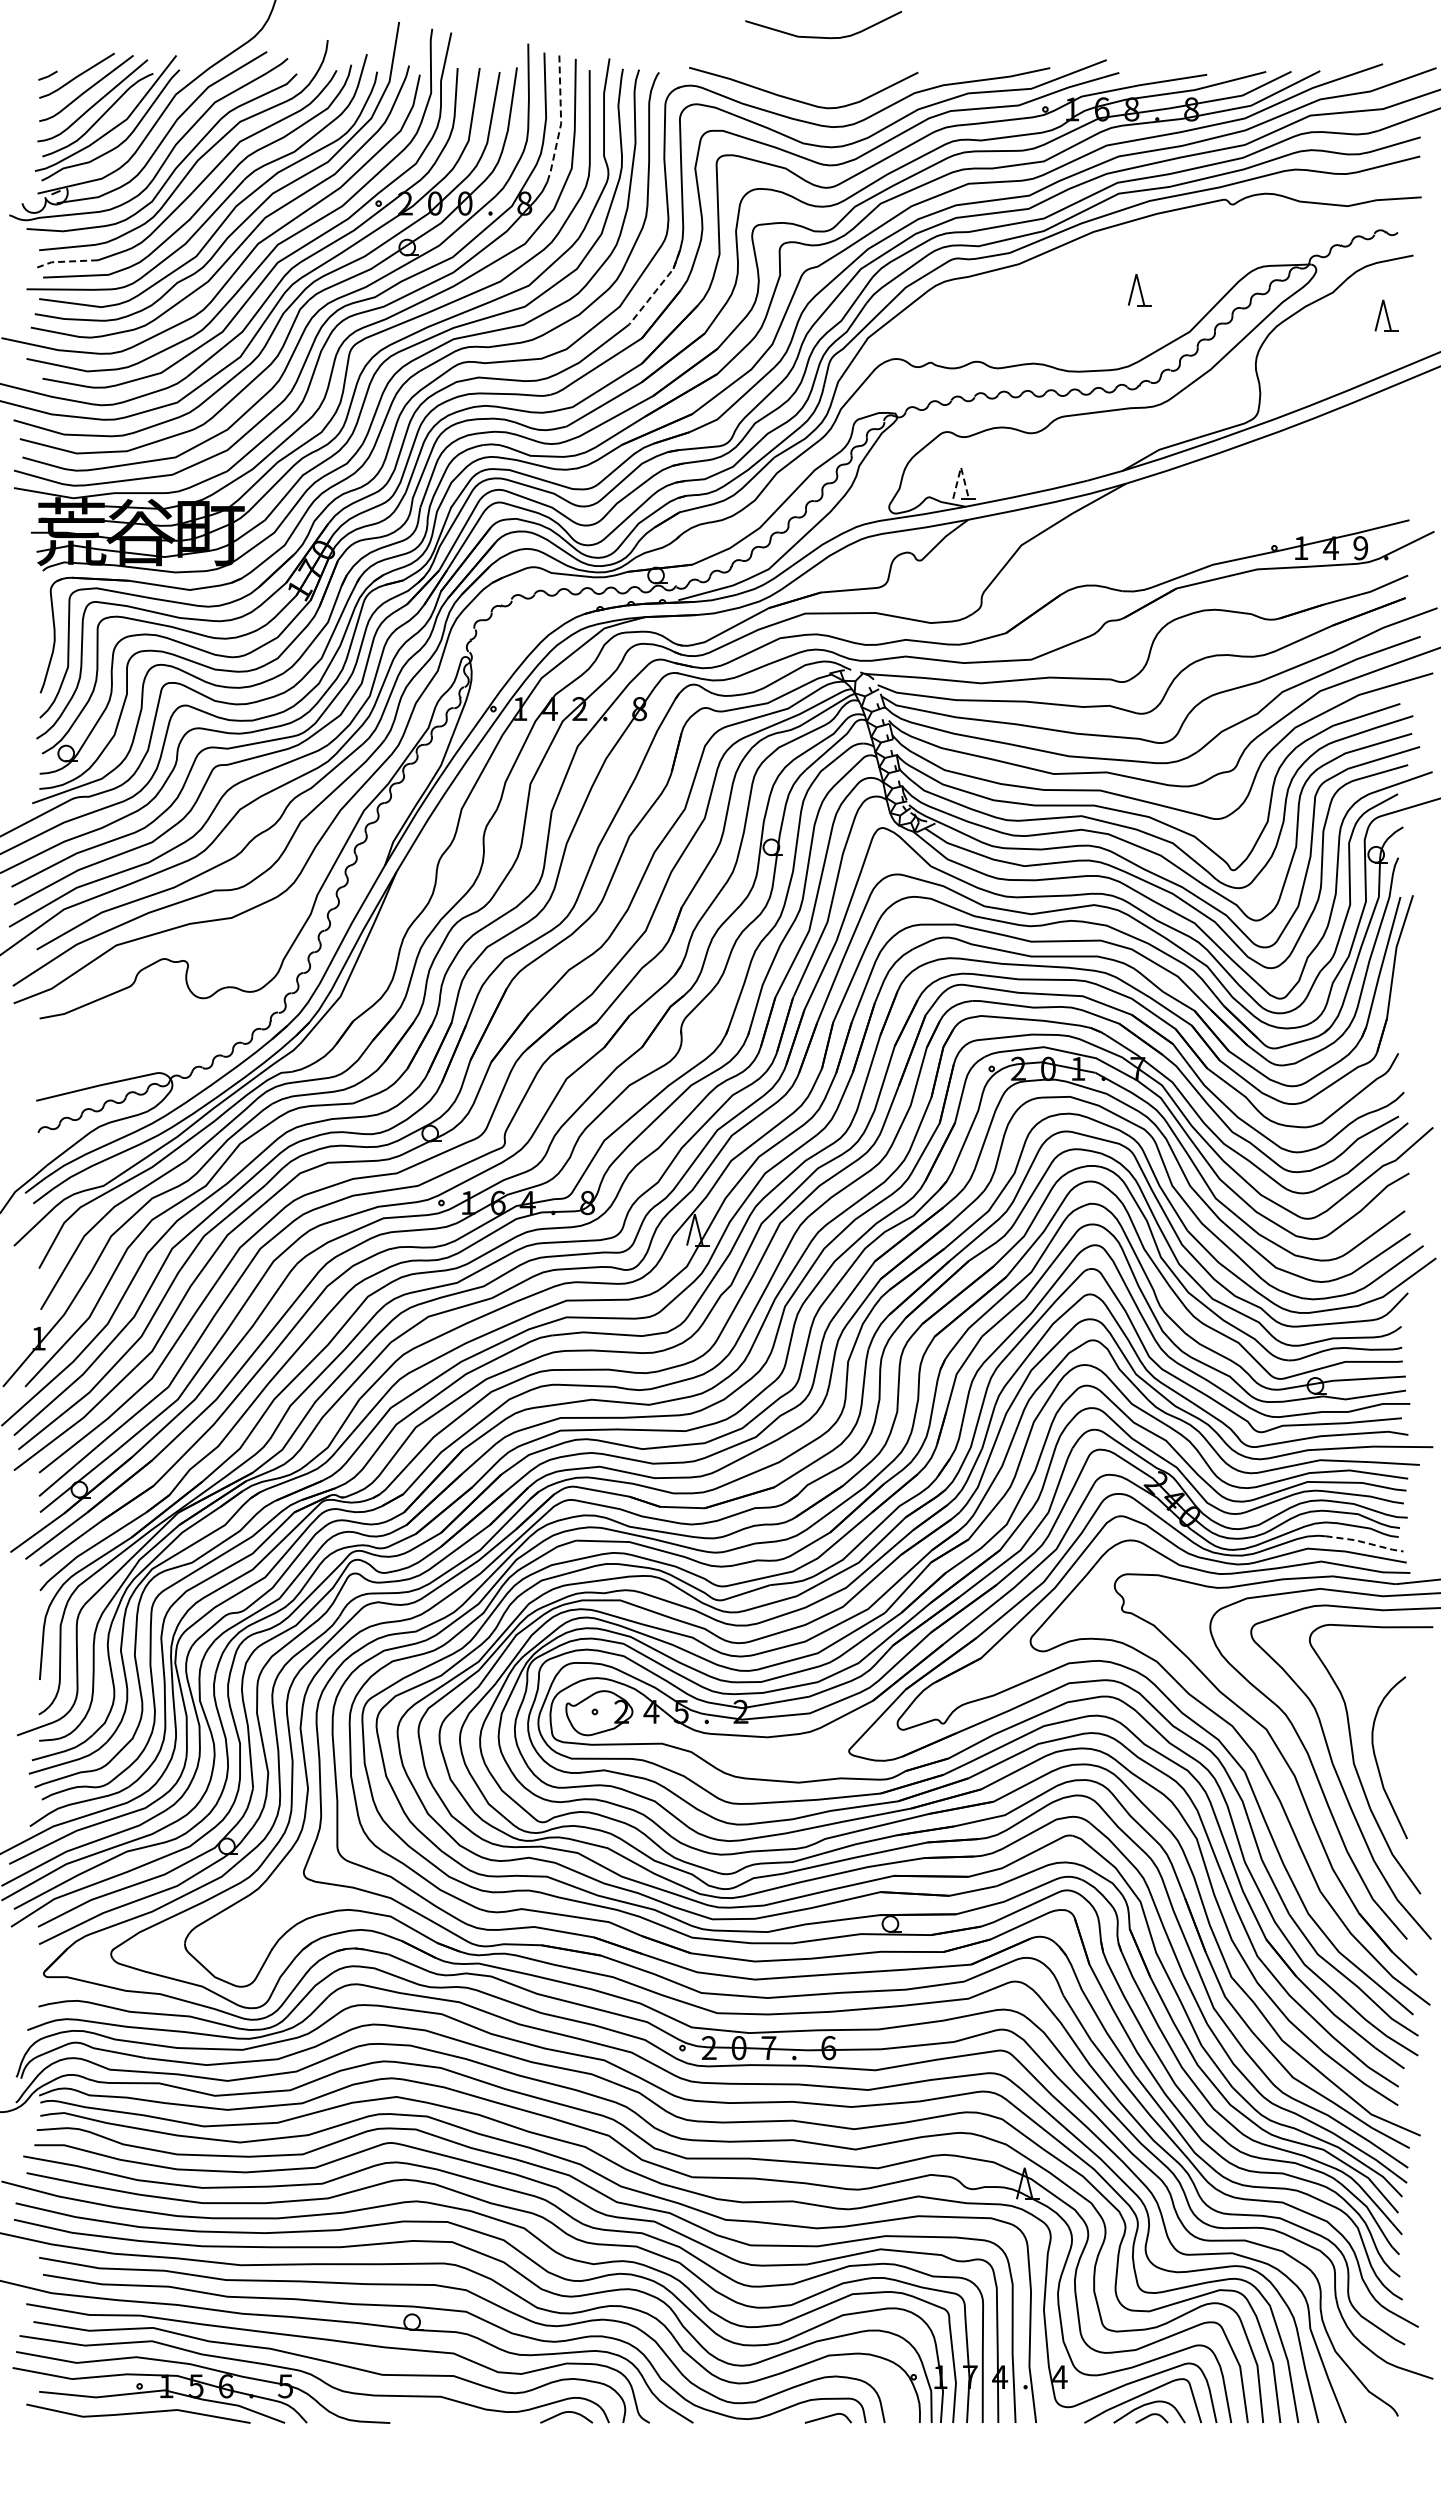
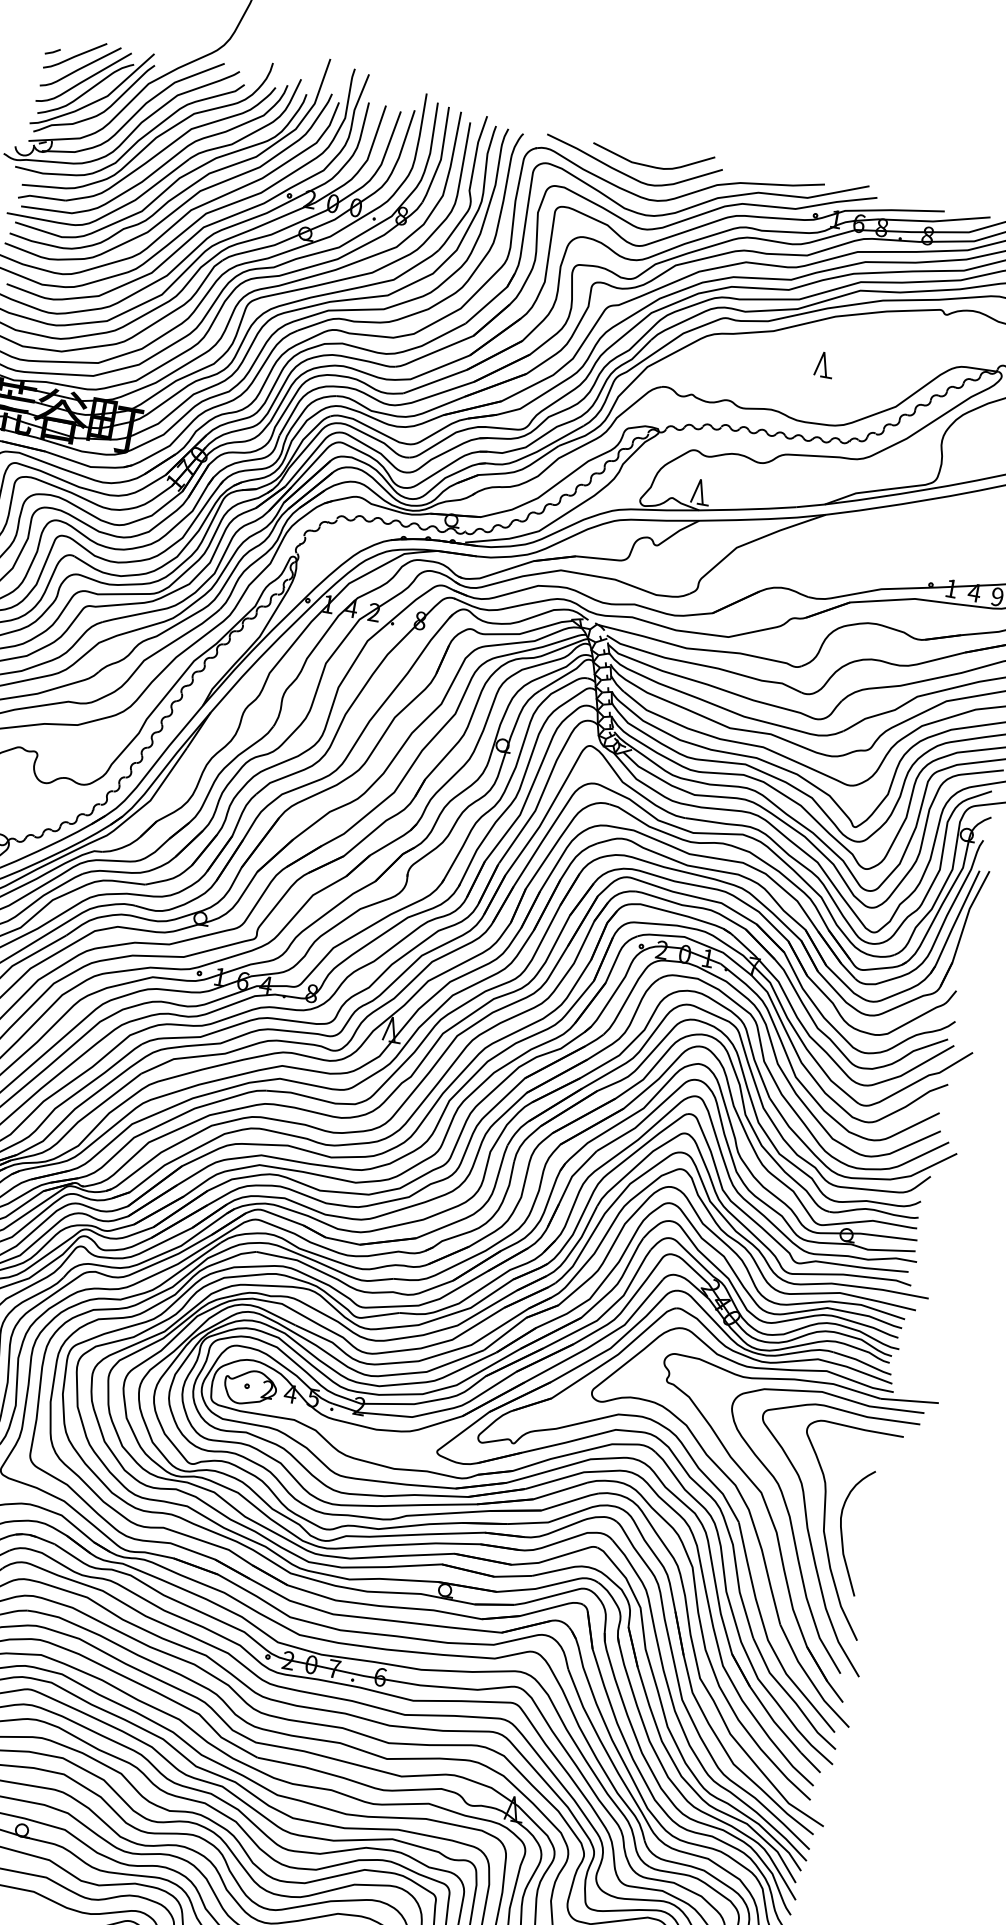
curve: (822, 36) -> (650, 165), moved
line: (561, 120) -> (441, 157), dashed -> solid
line: (66, 261) -> (41, 197), dashed -> solid
line: (657, 288) -> (492, 299), dashed -> solid
part: (1139, 290) -> (824, 365), moved
line: (961, 467) -> (701, 479), dashed -> solid
line: (1364, 1542) -> (862, 1362), dashed -> solid

